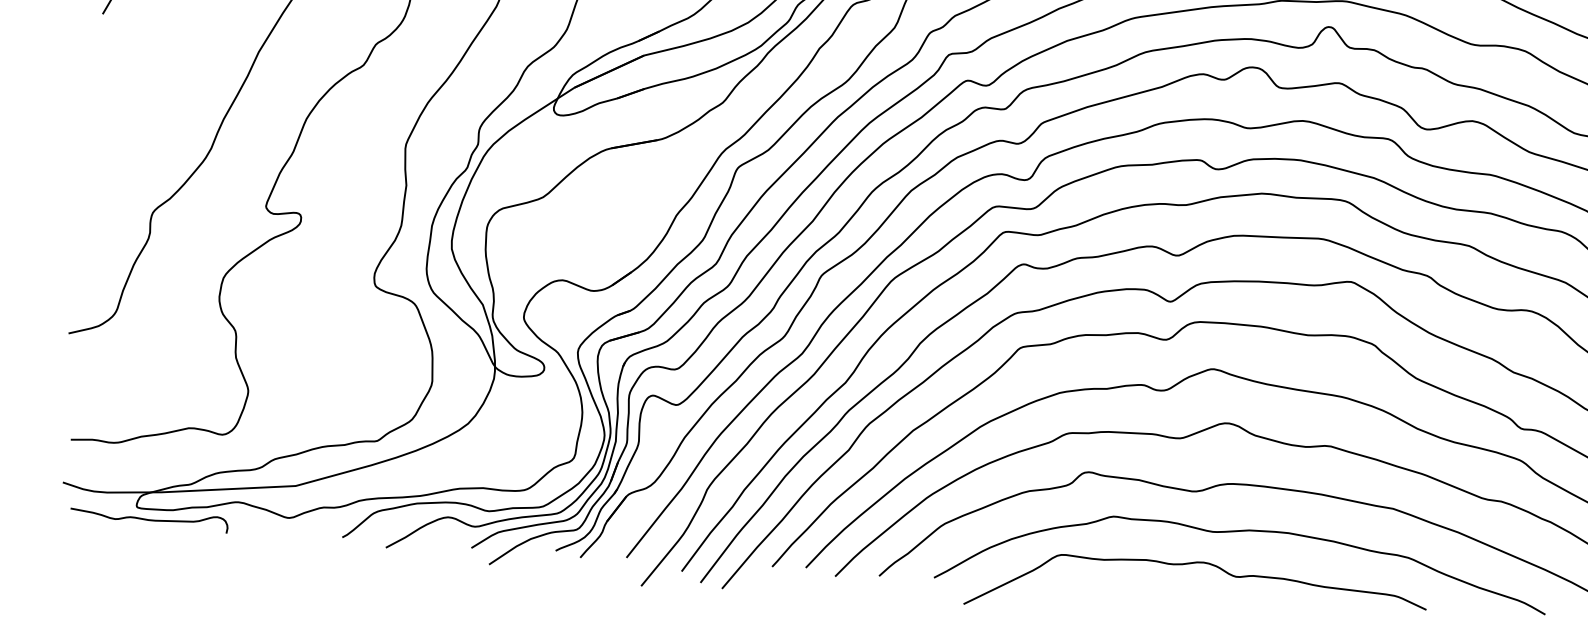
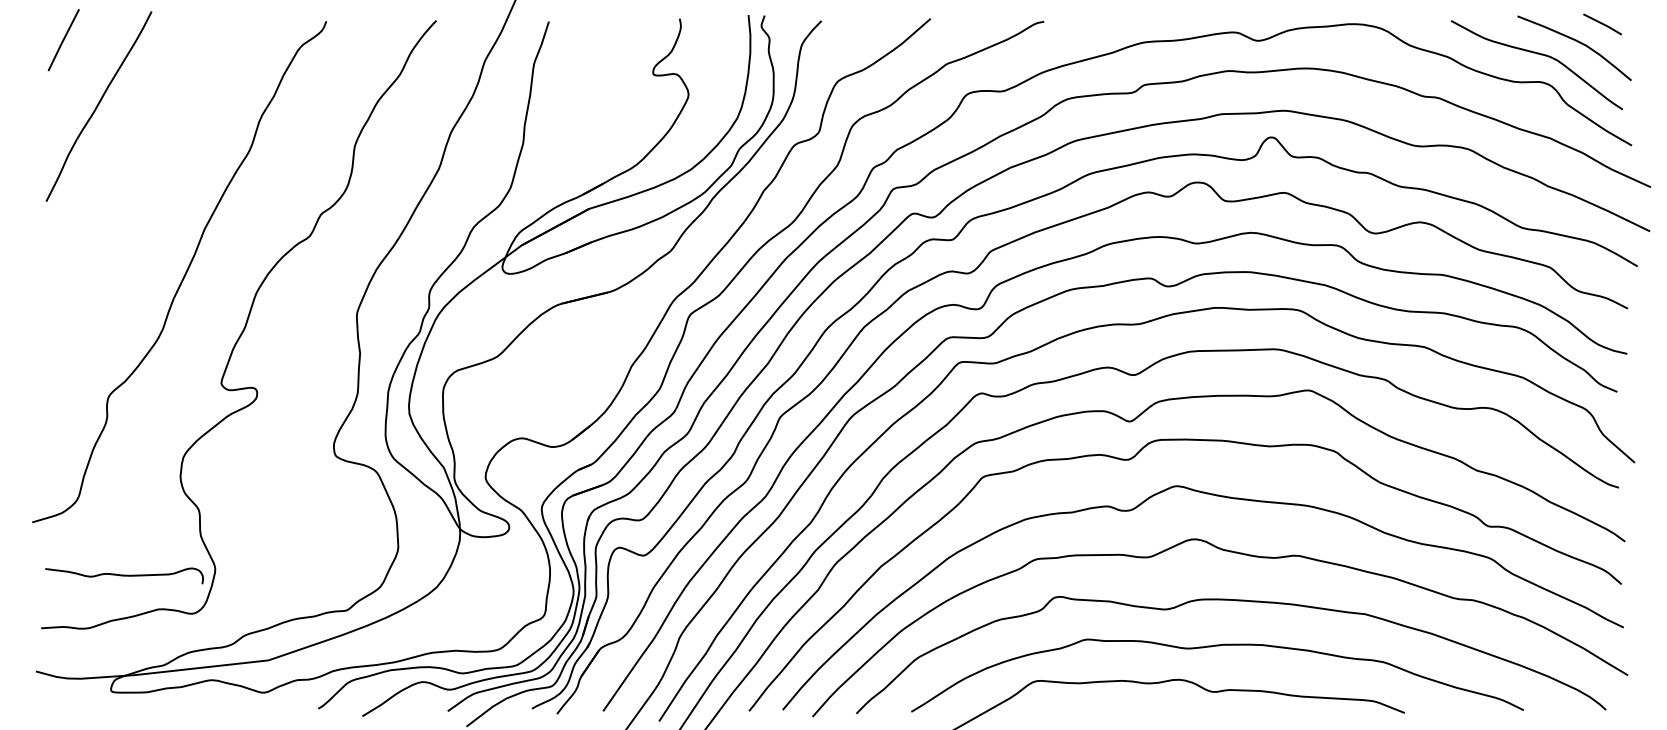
curve: (149, 519) -> (124, 575), moved

